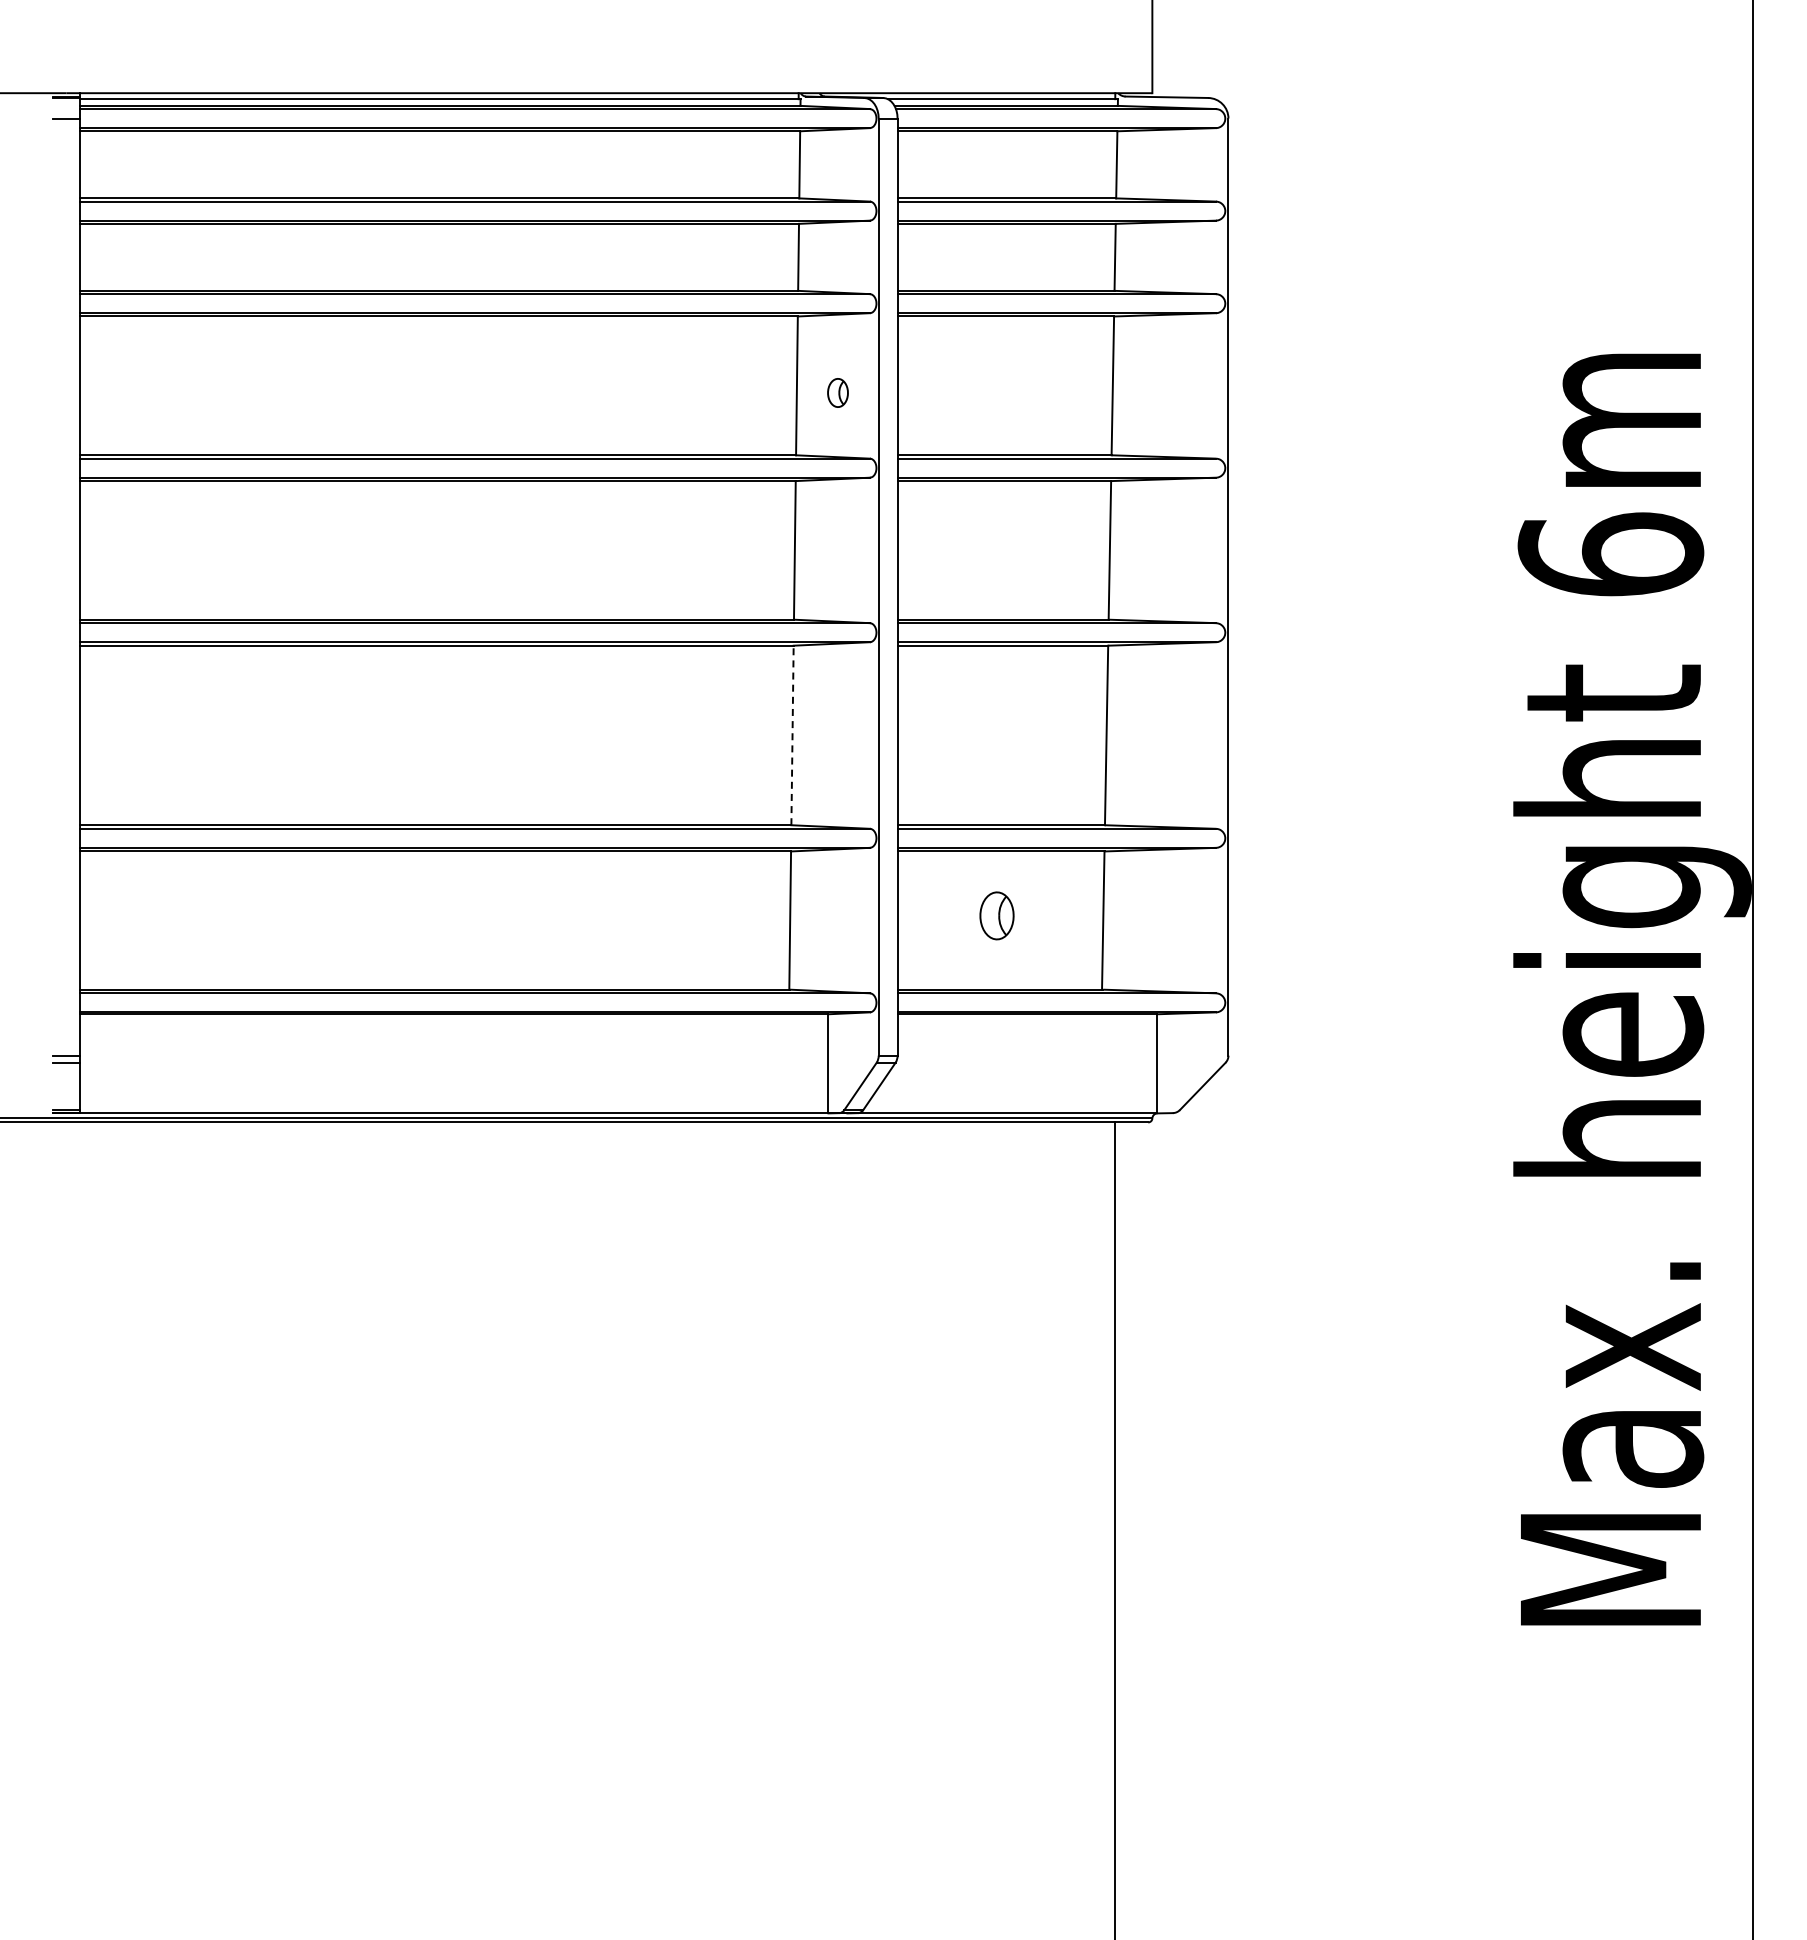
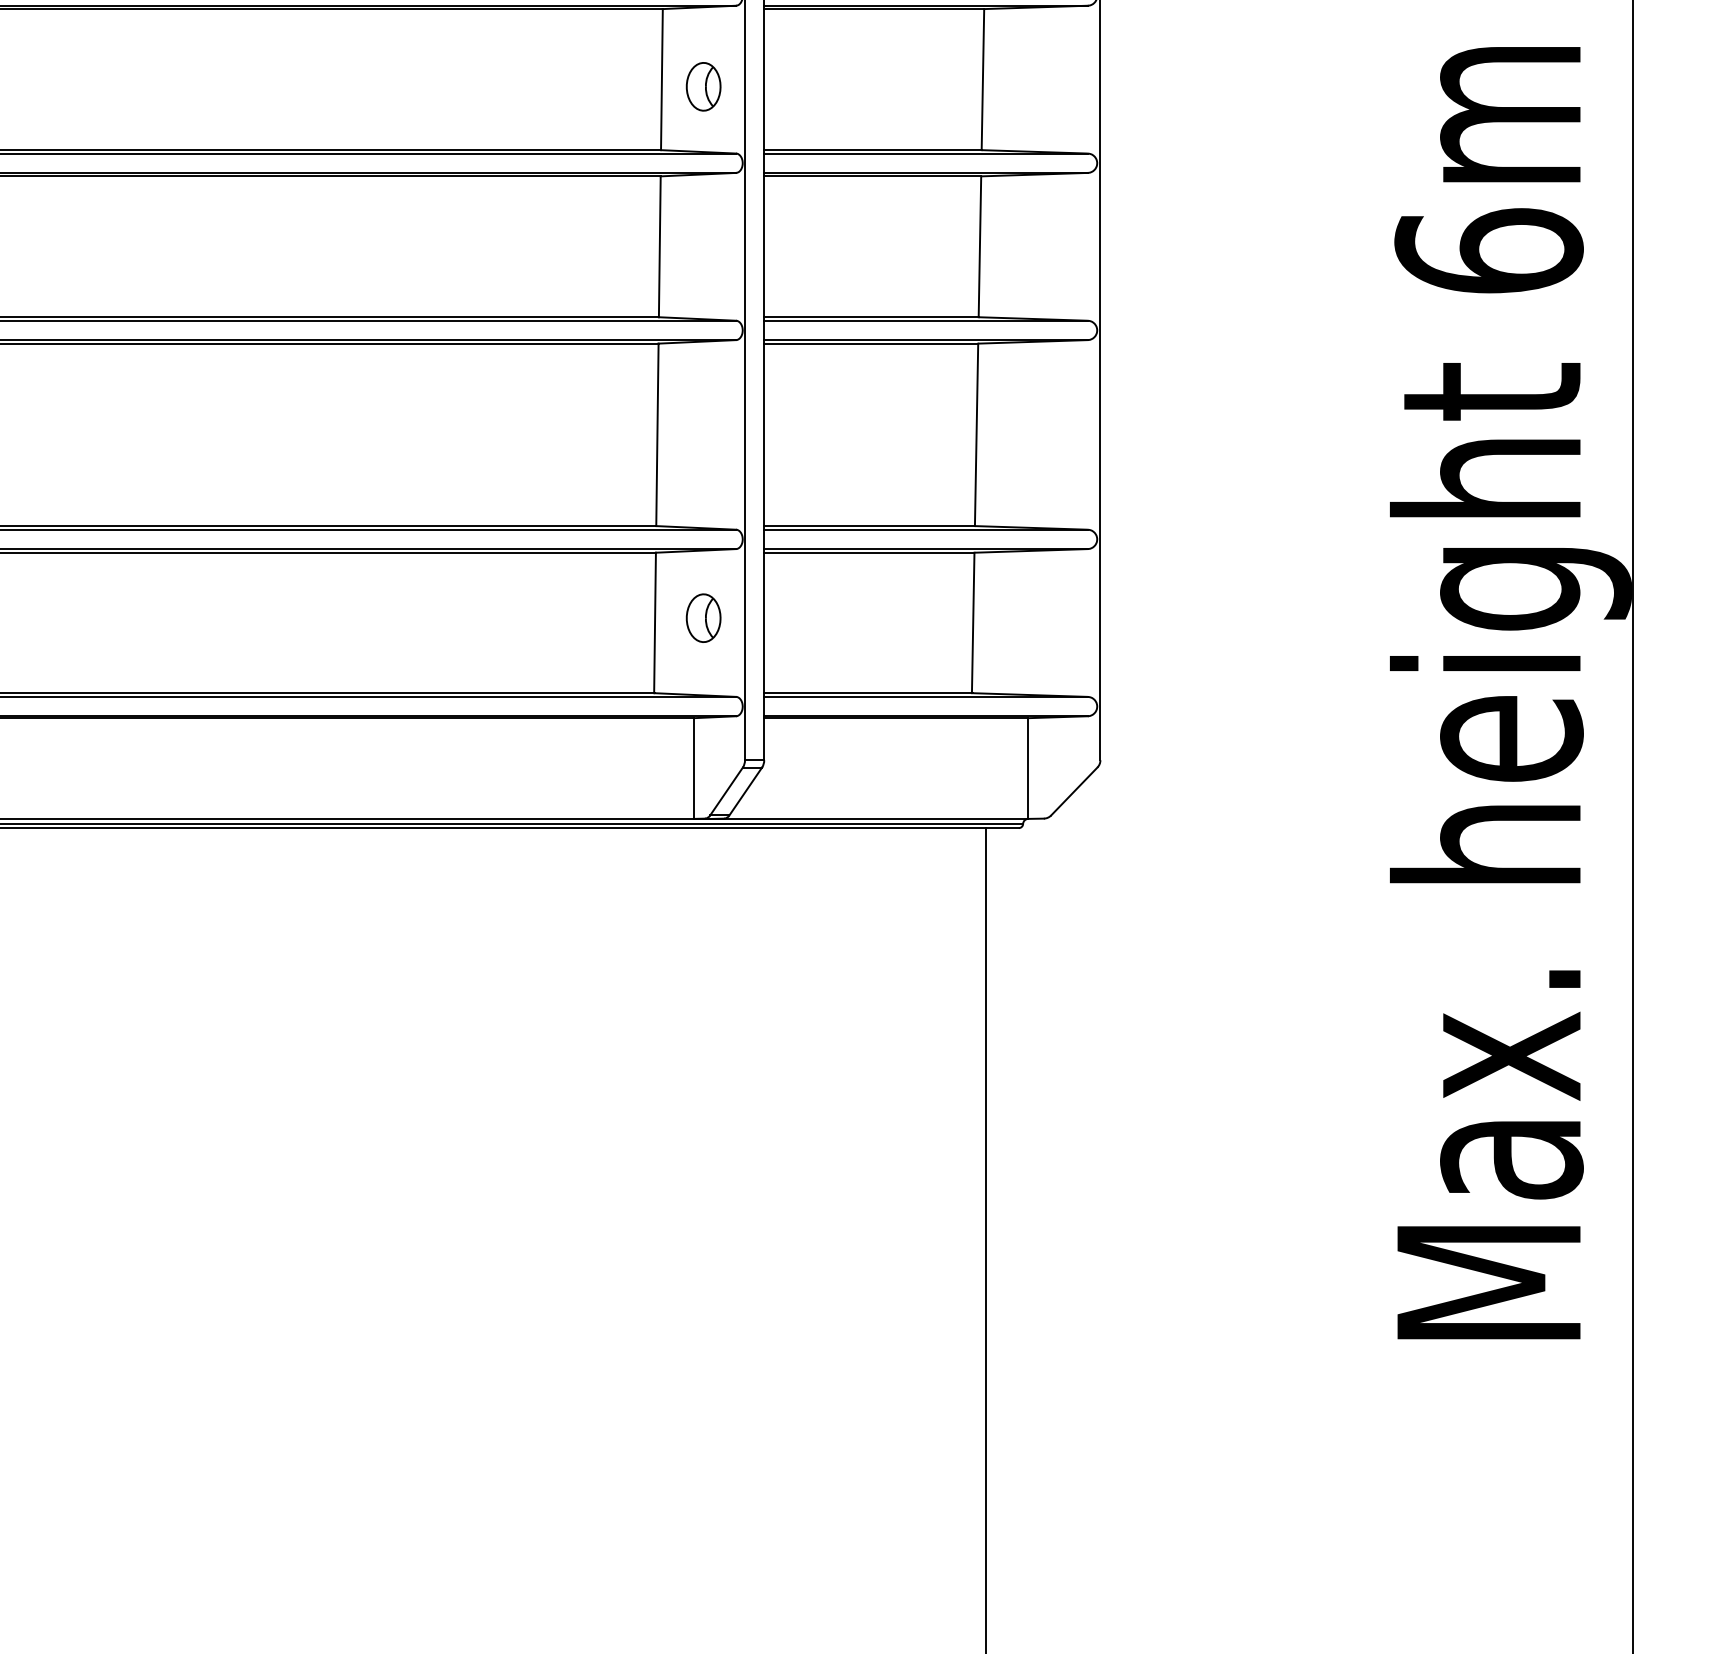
part: (837, 392) -> (703, 86), size x1.67
line: (792, 735) -> (657, 434), dashed -> solid
part: (996, 915) -> (703, 617), moved

